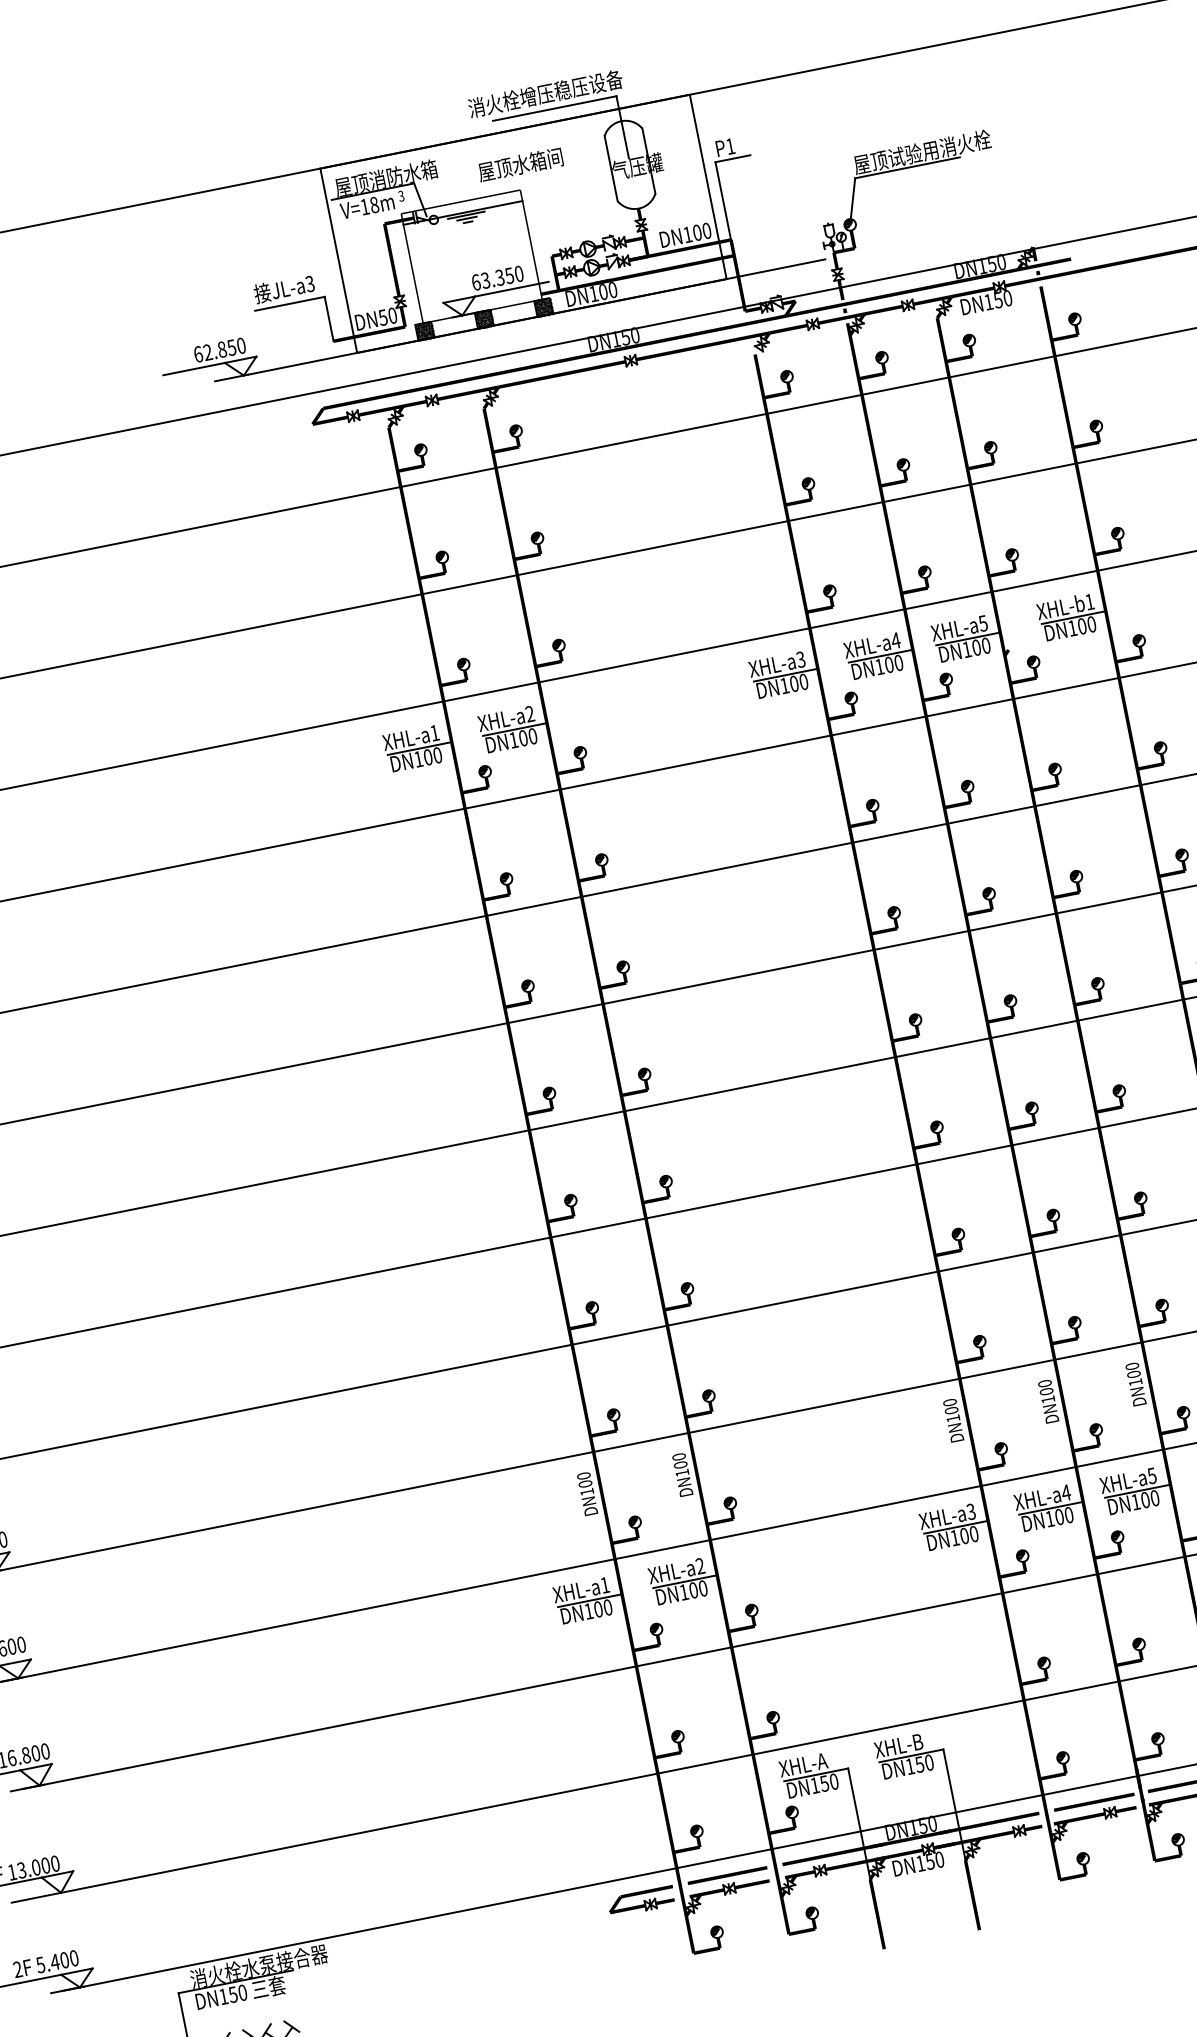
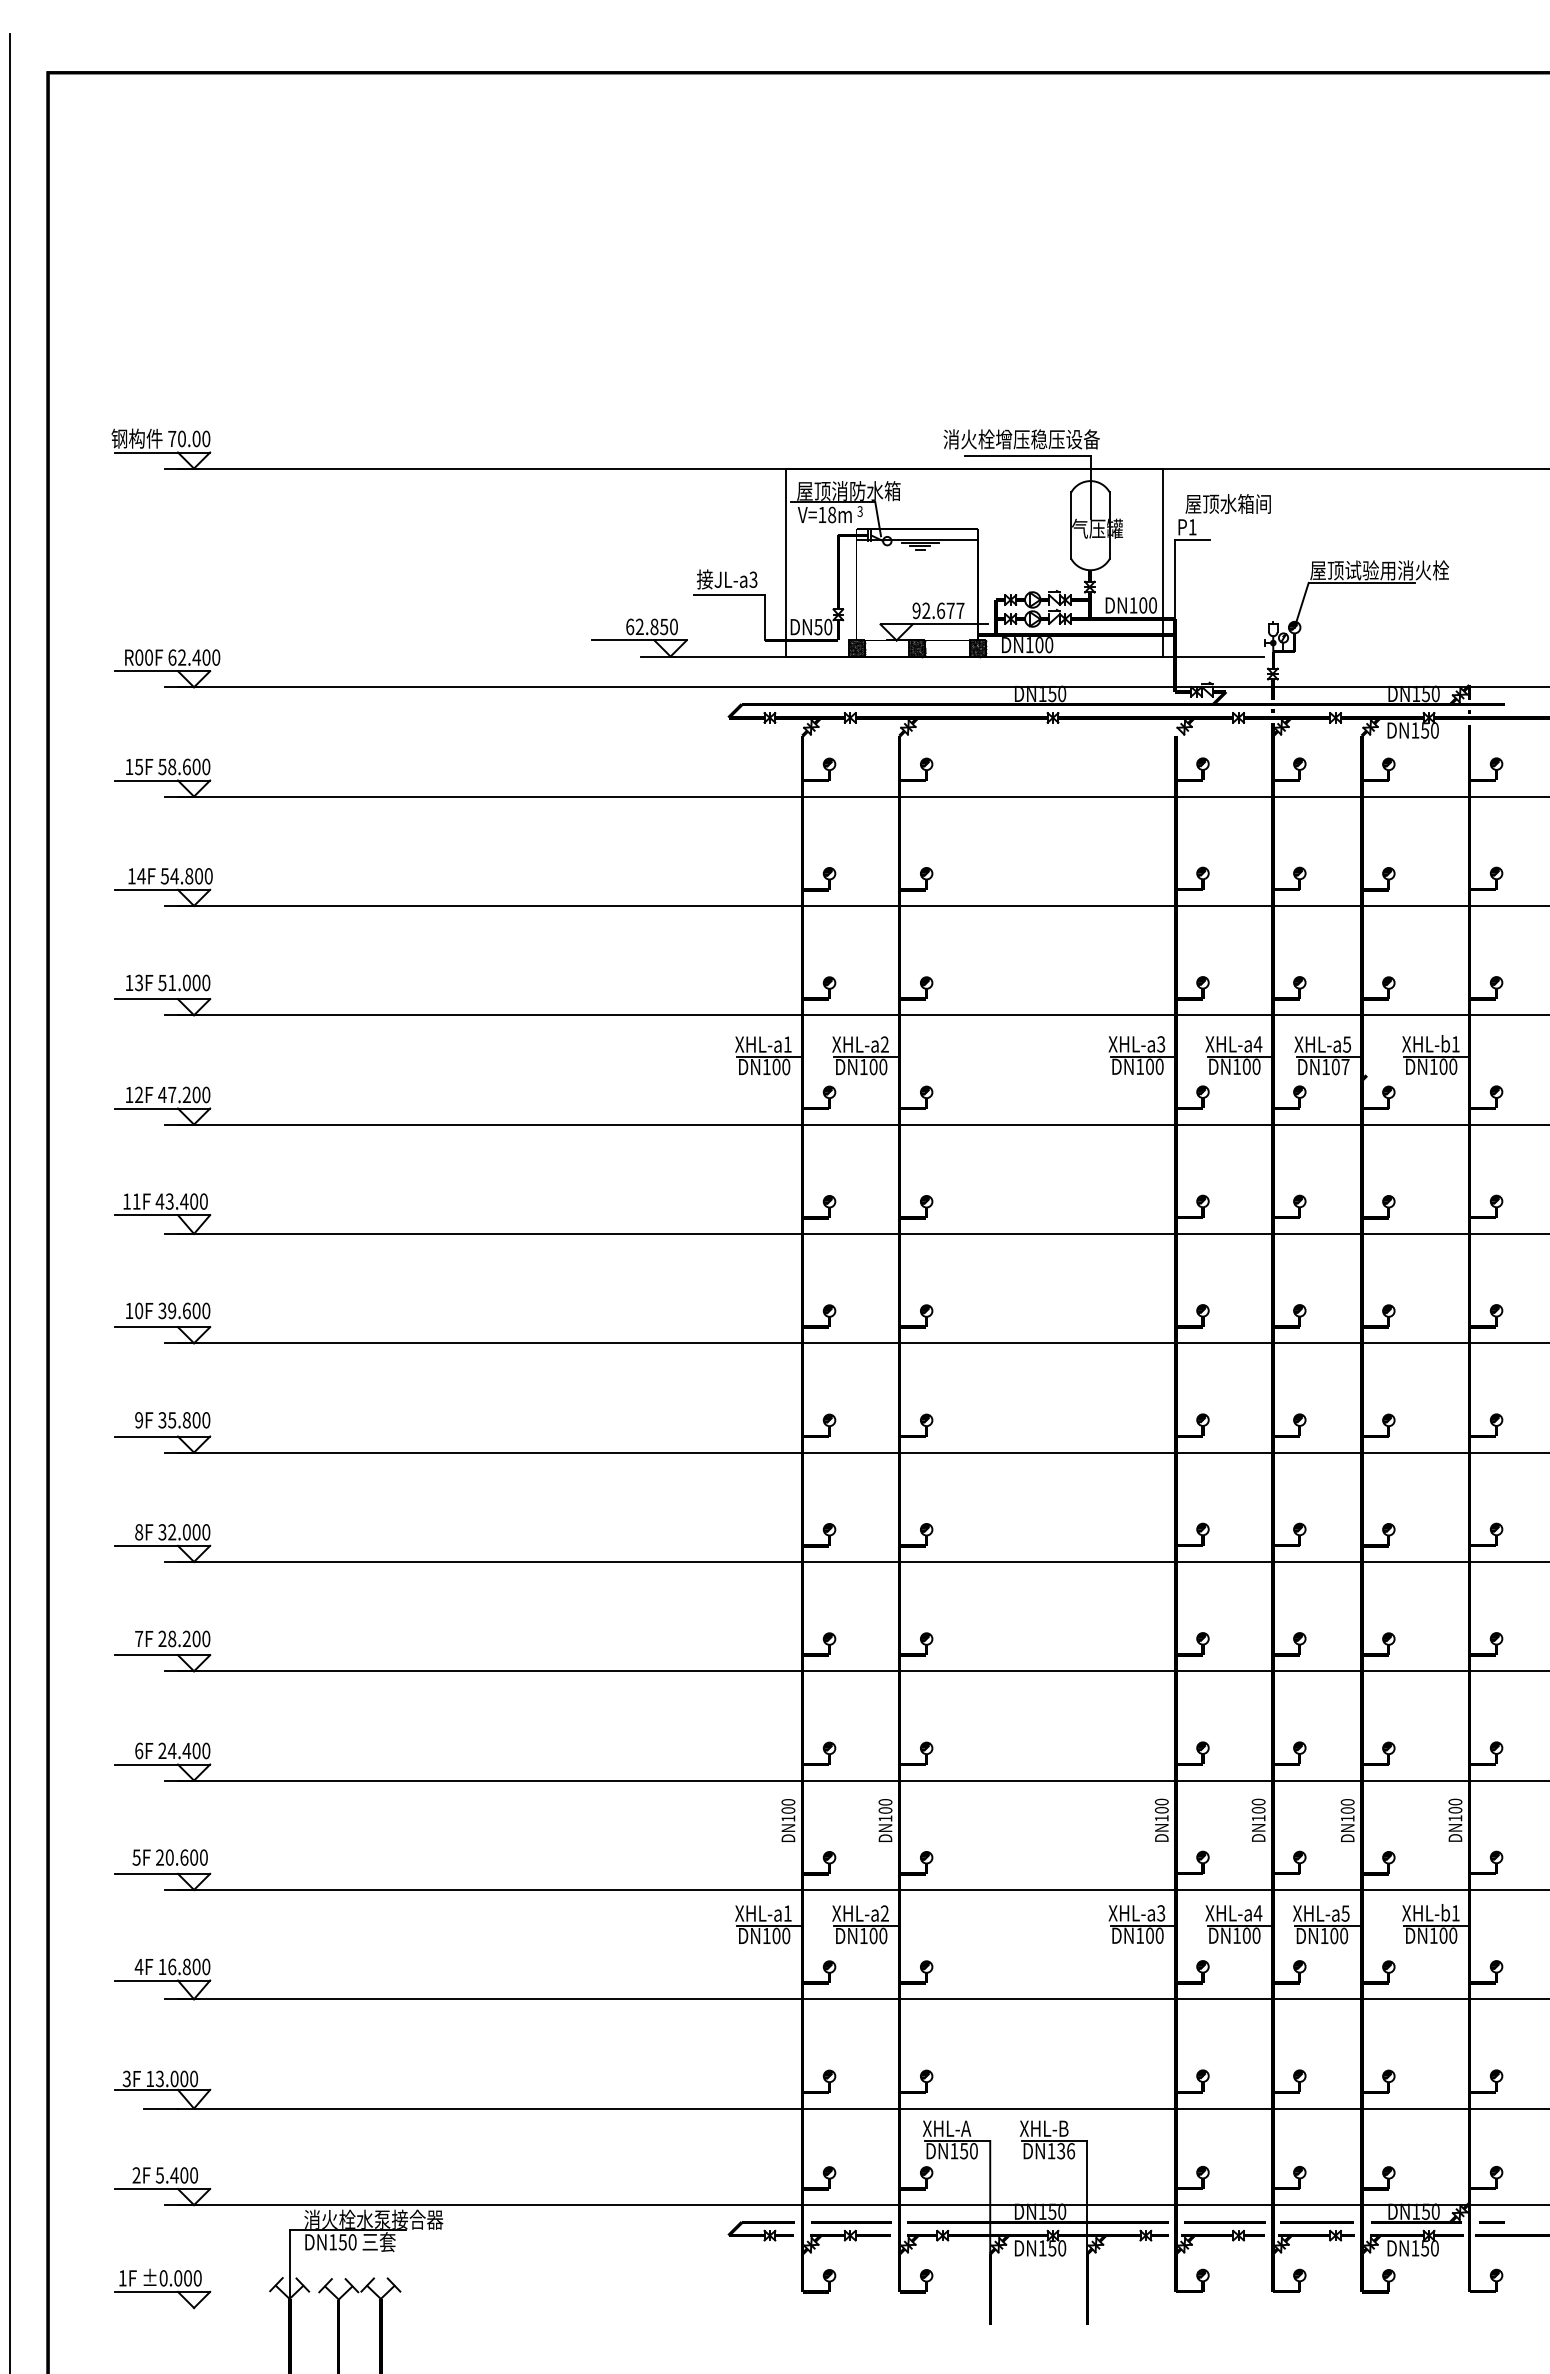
text: (519, 164) -> (1227, 503), moved
text: (497, 277) -> (938, 610), 63.350 -> 92.677
text: (986, 645) -> (1345, 1066), DN100 -> DN107
text: (924, 1762) -> (1066, 2150), DN150 -> DN136

